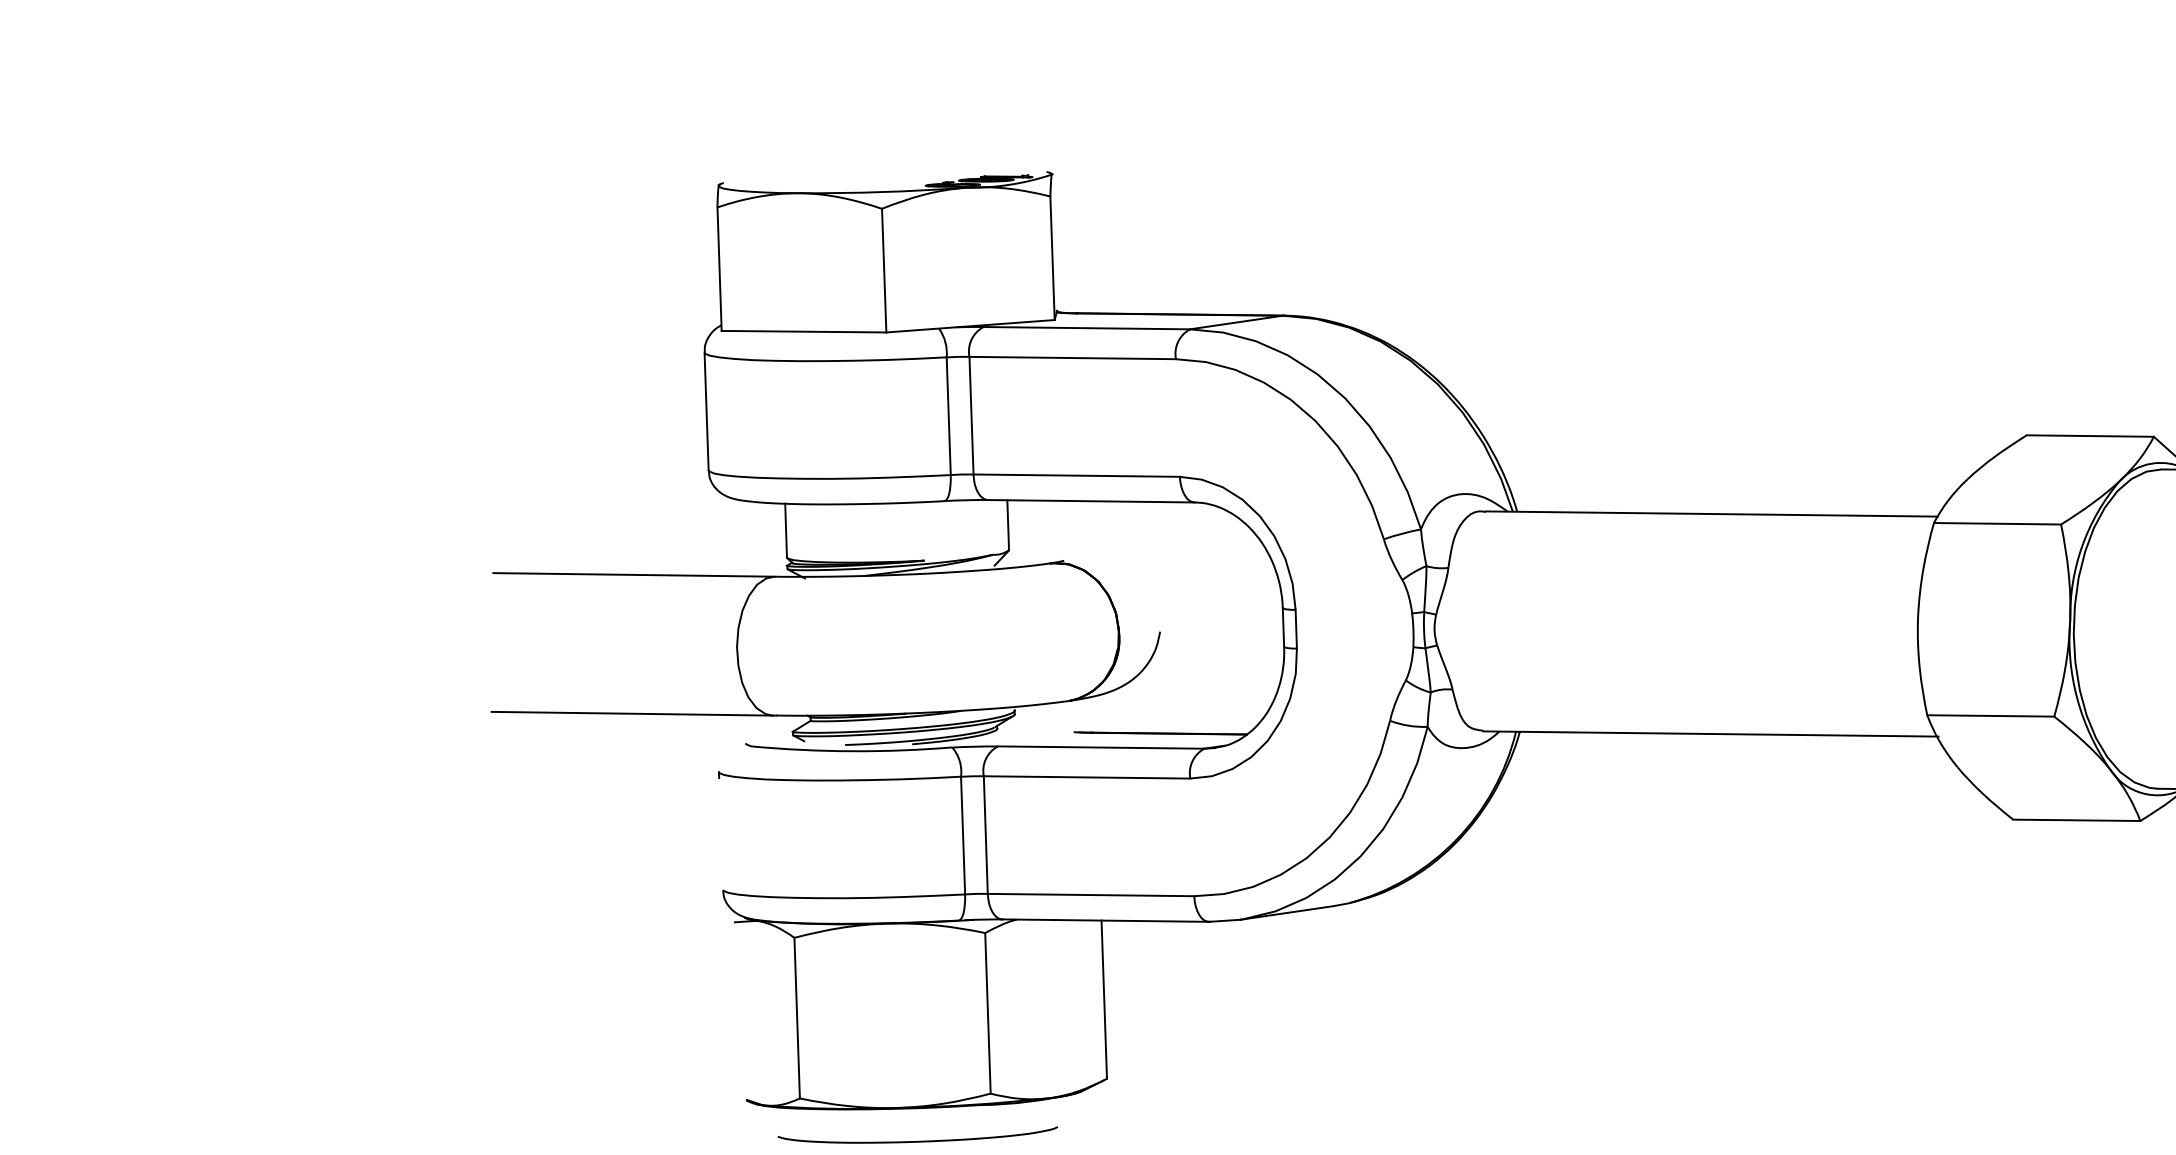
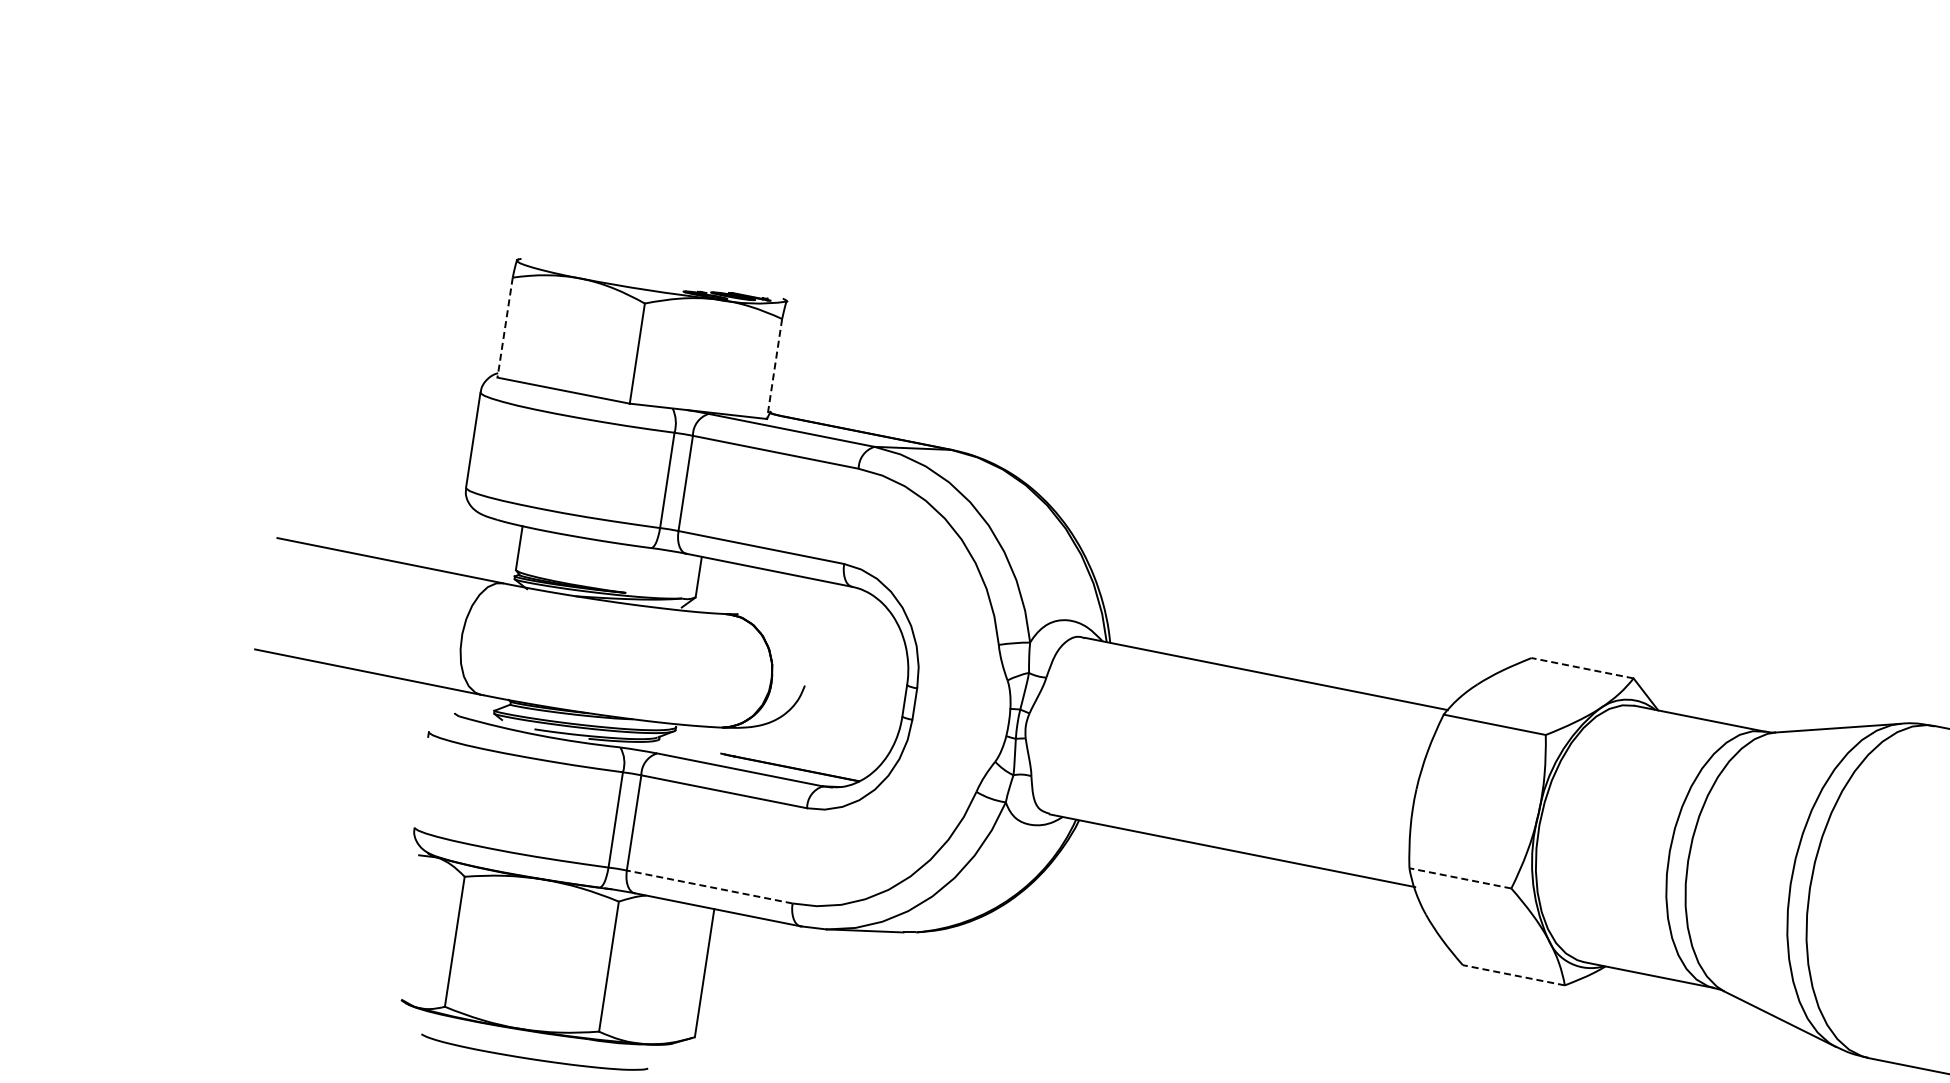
line: (1052, 258) -> (774, 369), solid -> dashed
line: (719, 268) -> (505, 327), solid -> dashed
line: (2090, 436) -> (1582, 668), solid -> dashed
line: (1990, 716) -> (1460, 878), solid -> dashed
line: (2076, 820) -> (1513, 975), solid -> dashed
line: (1090, 895) -> (709, 887), solid -> dashed

